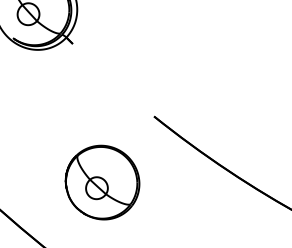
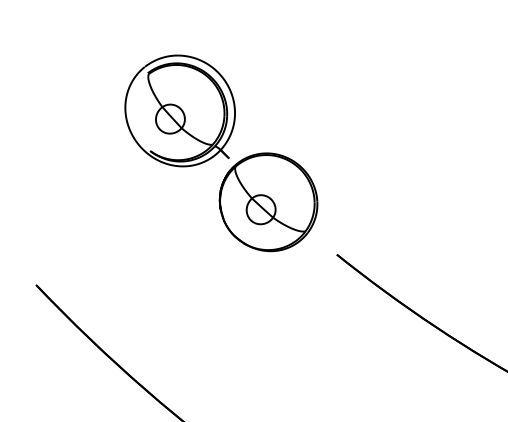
part: (102, 182) -> (268, 202), moved

